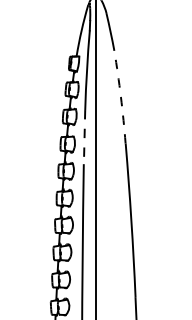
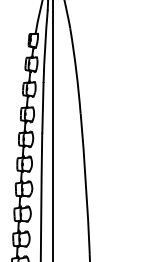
arc: (120, 97) -> (75, 71), dashed -> solid
line: (84, 137) -> (42, 108), dashed -> solid

